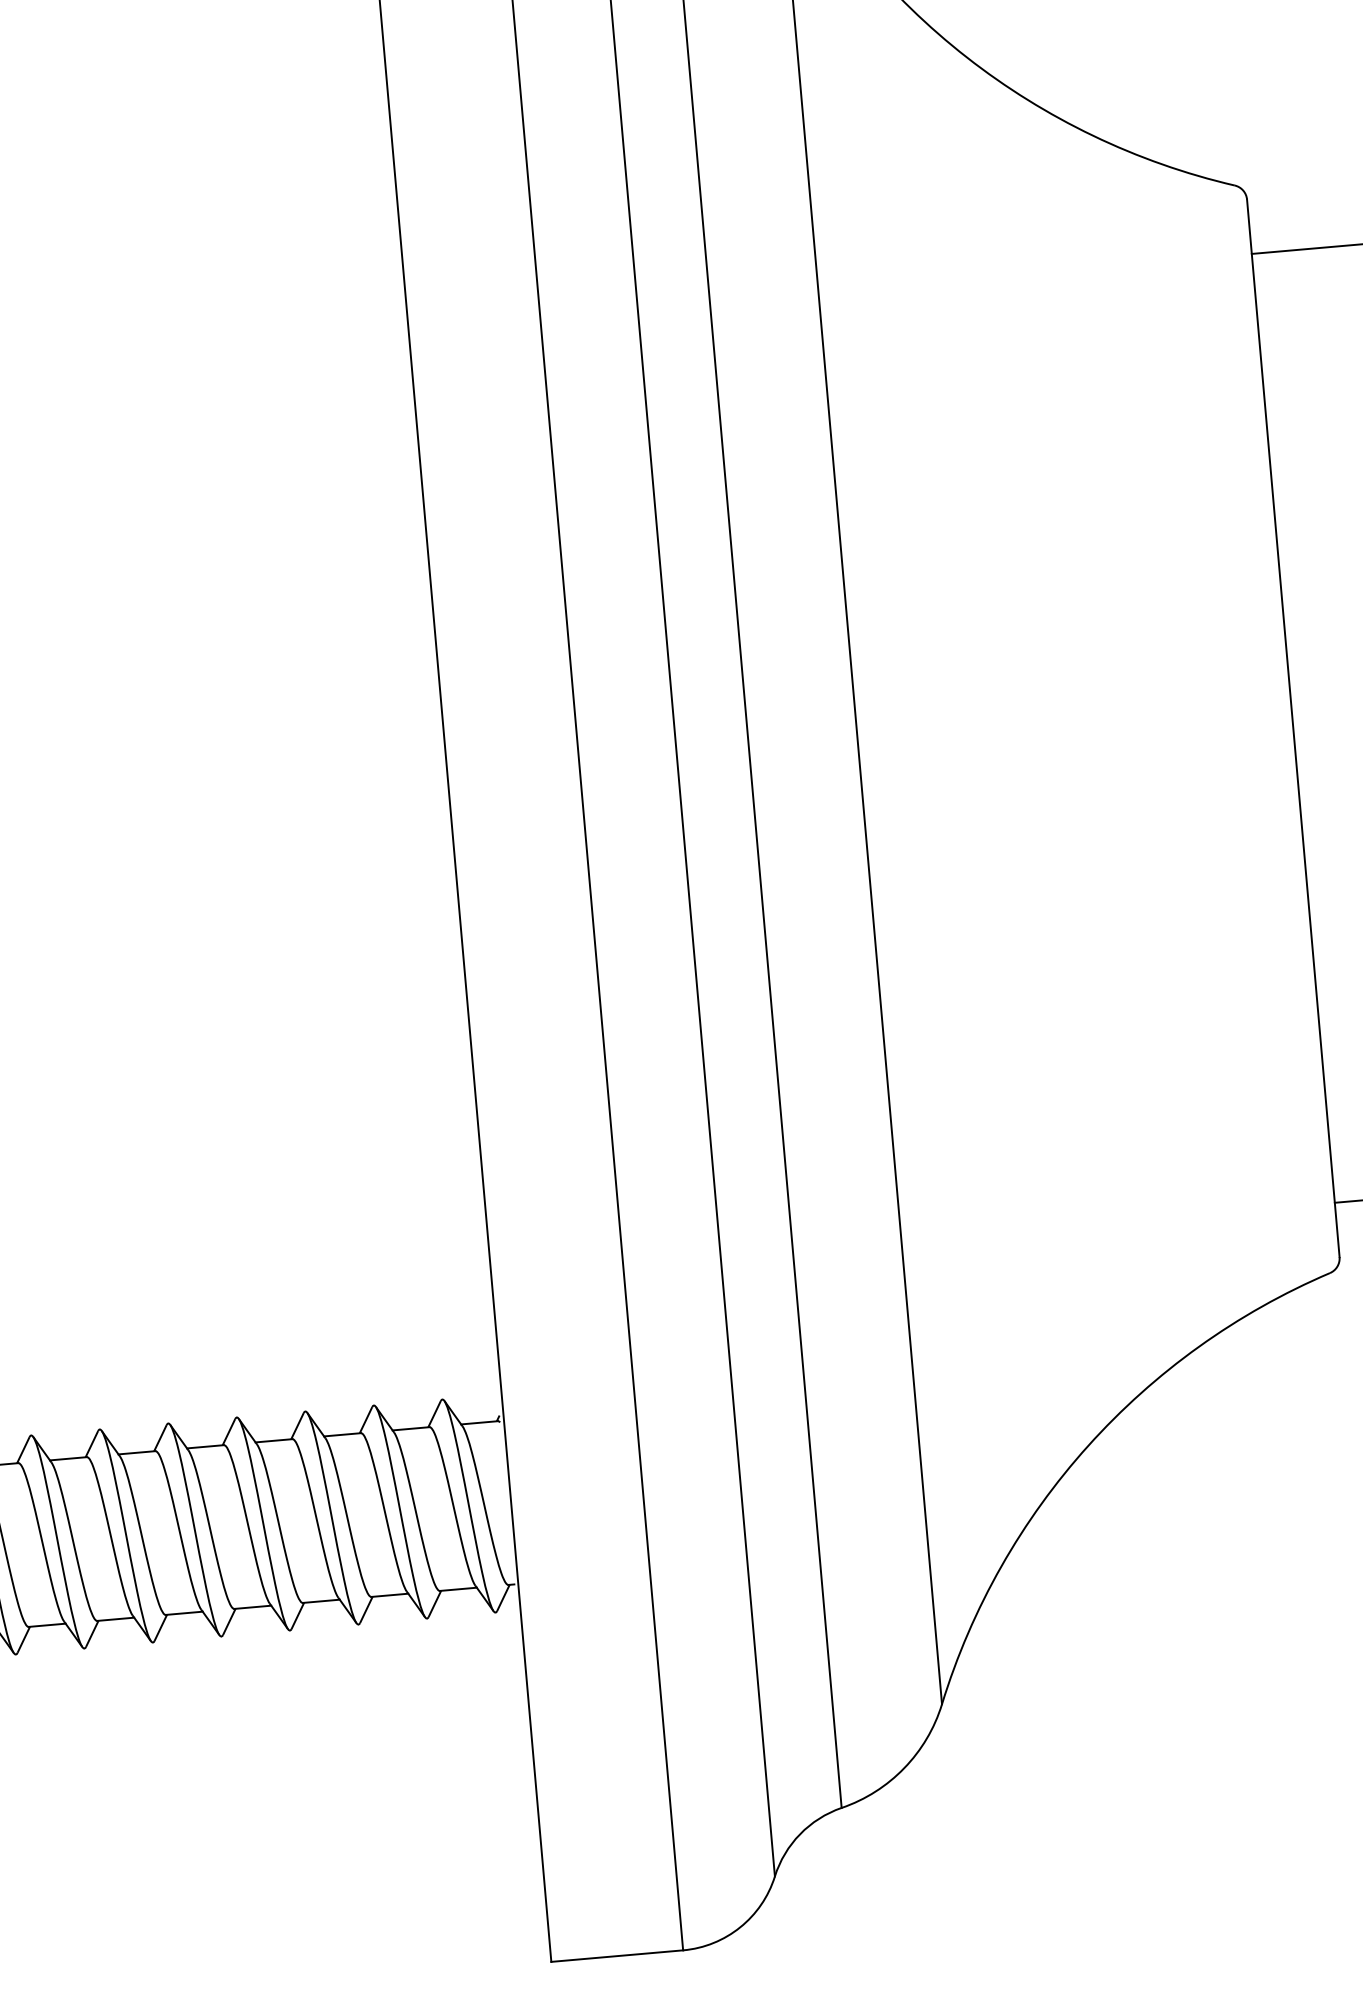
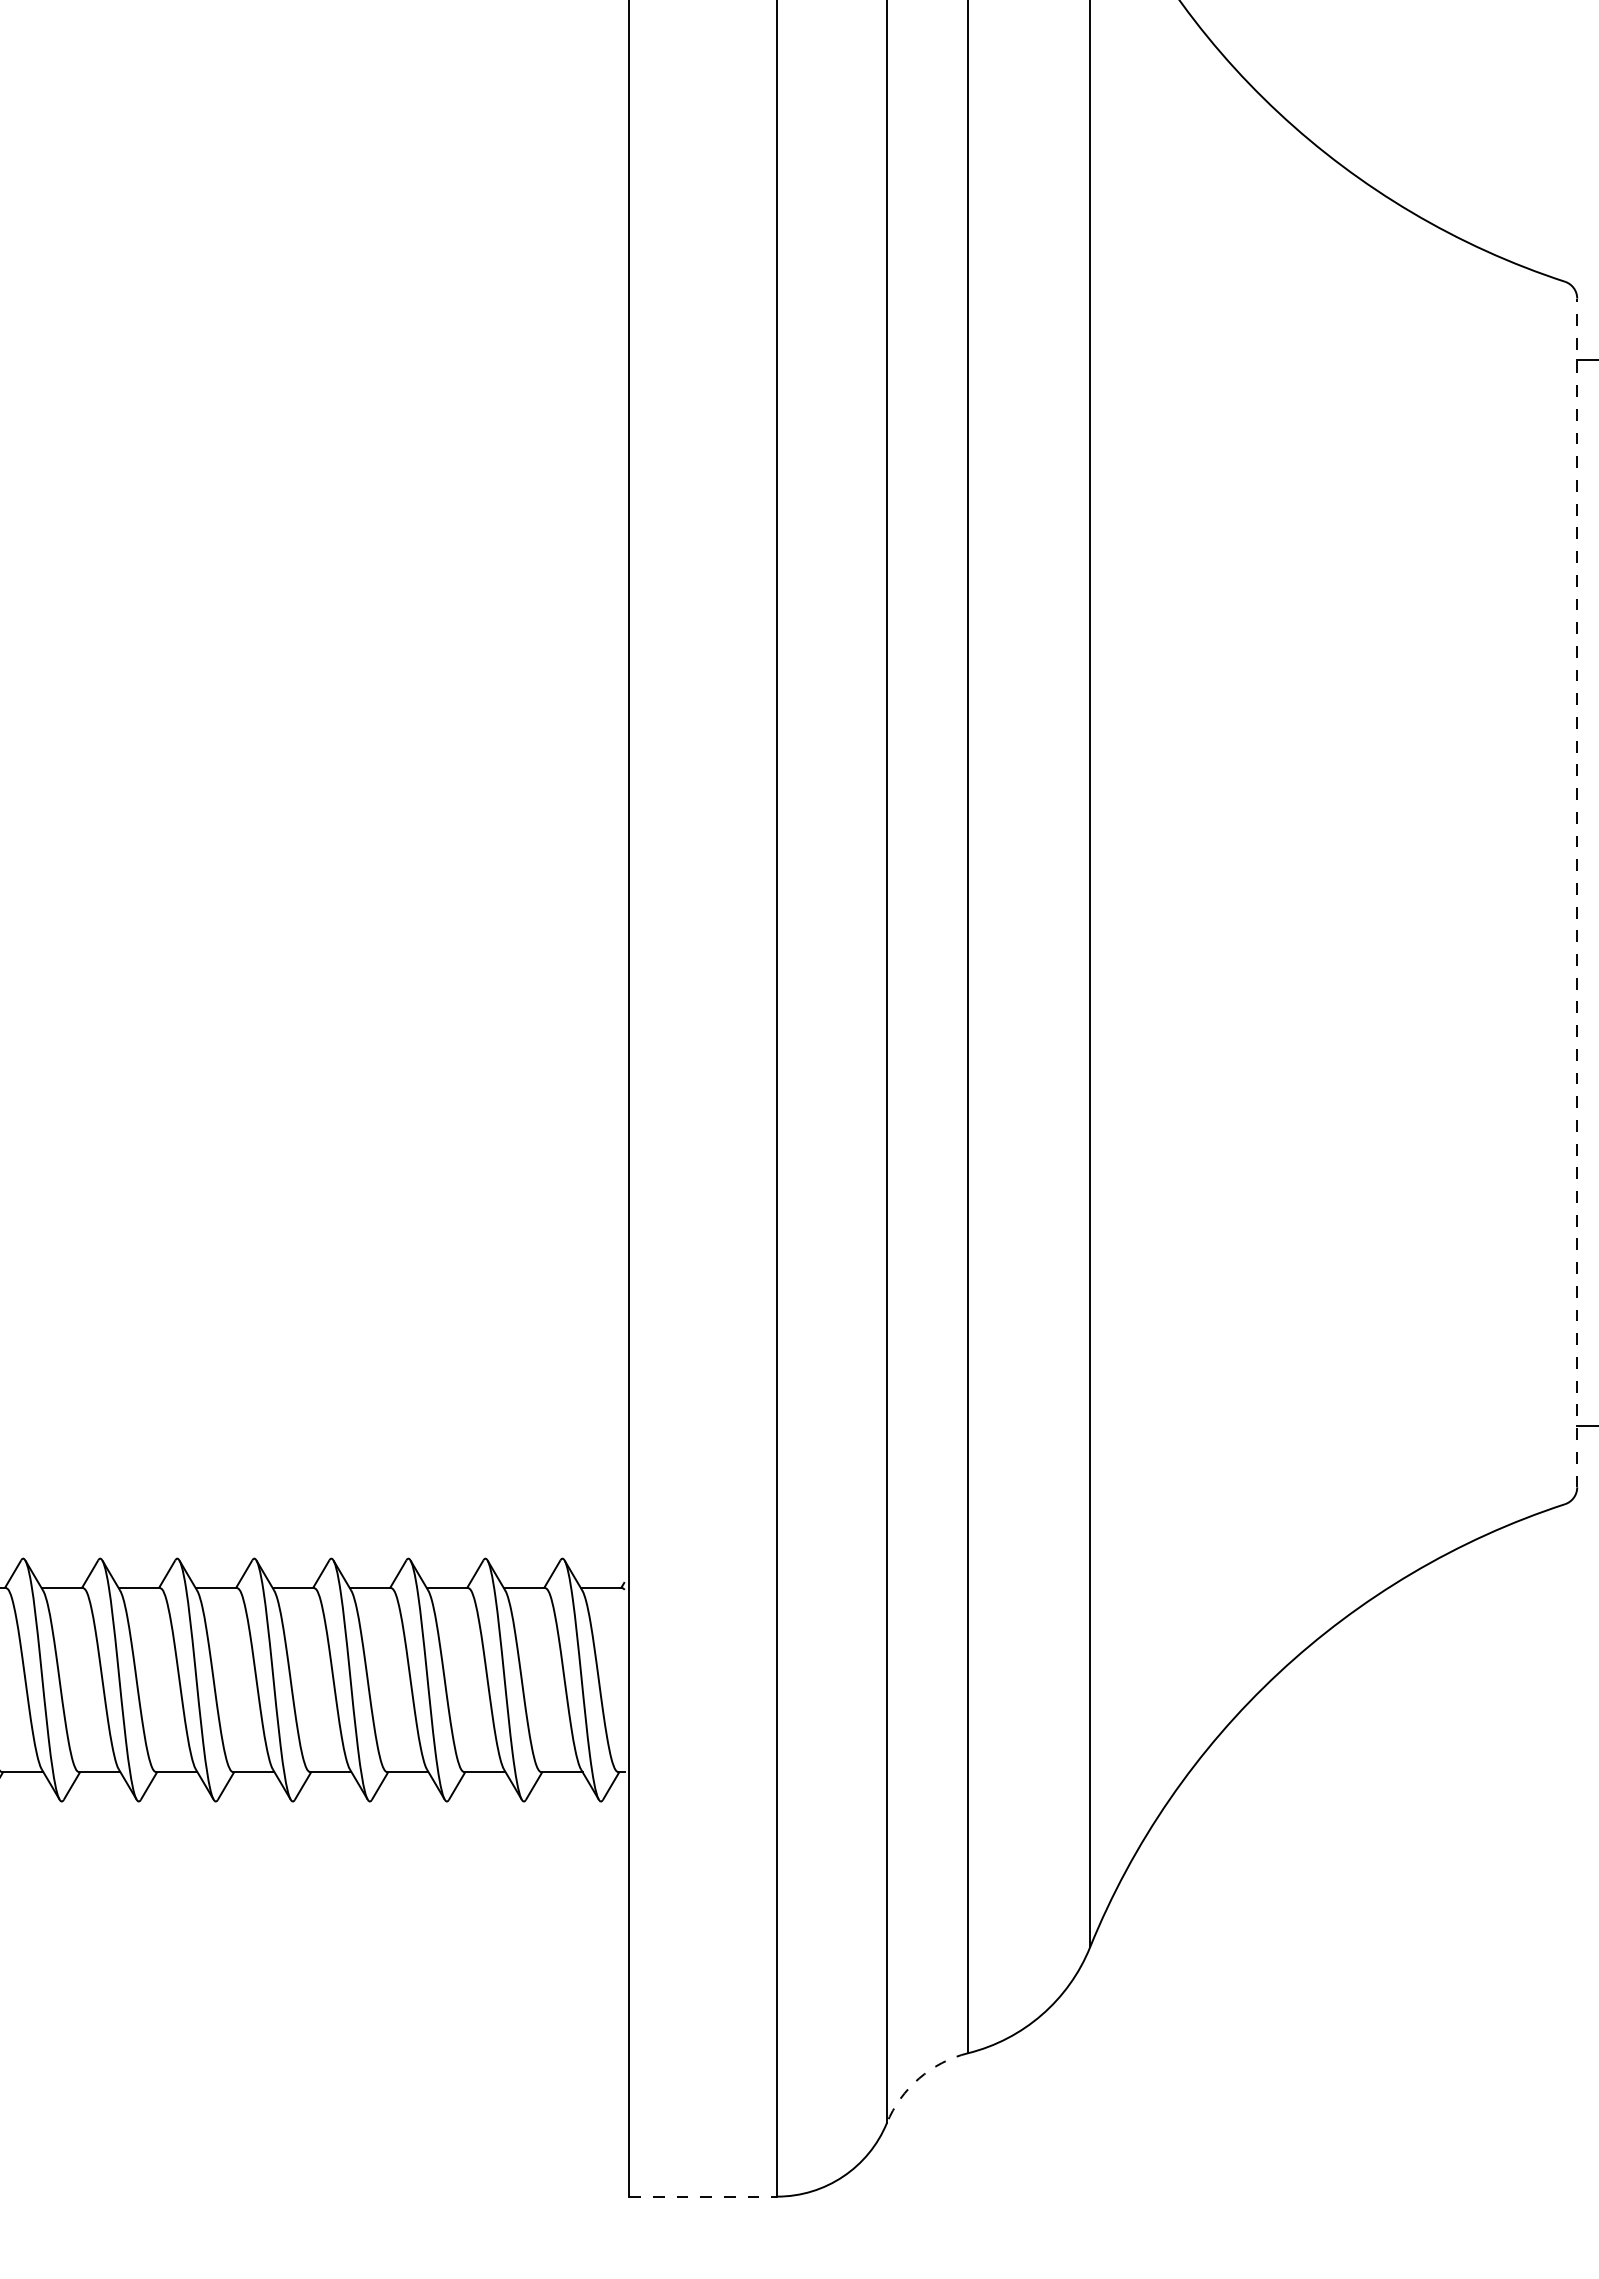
line: (1293, 727) -> (1577, 892), solid -> dashed
arc: (800, 1834) -> (919, 2078), solid -> dashed
line: (617, 1955) -> (703, 2196), solid -> dashed

